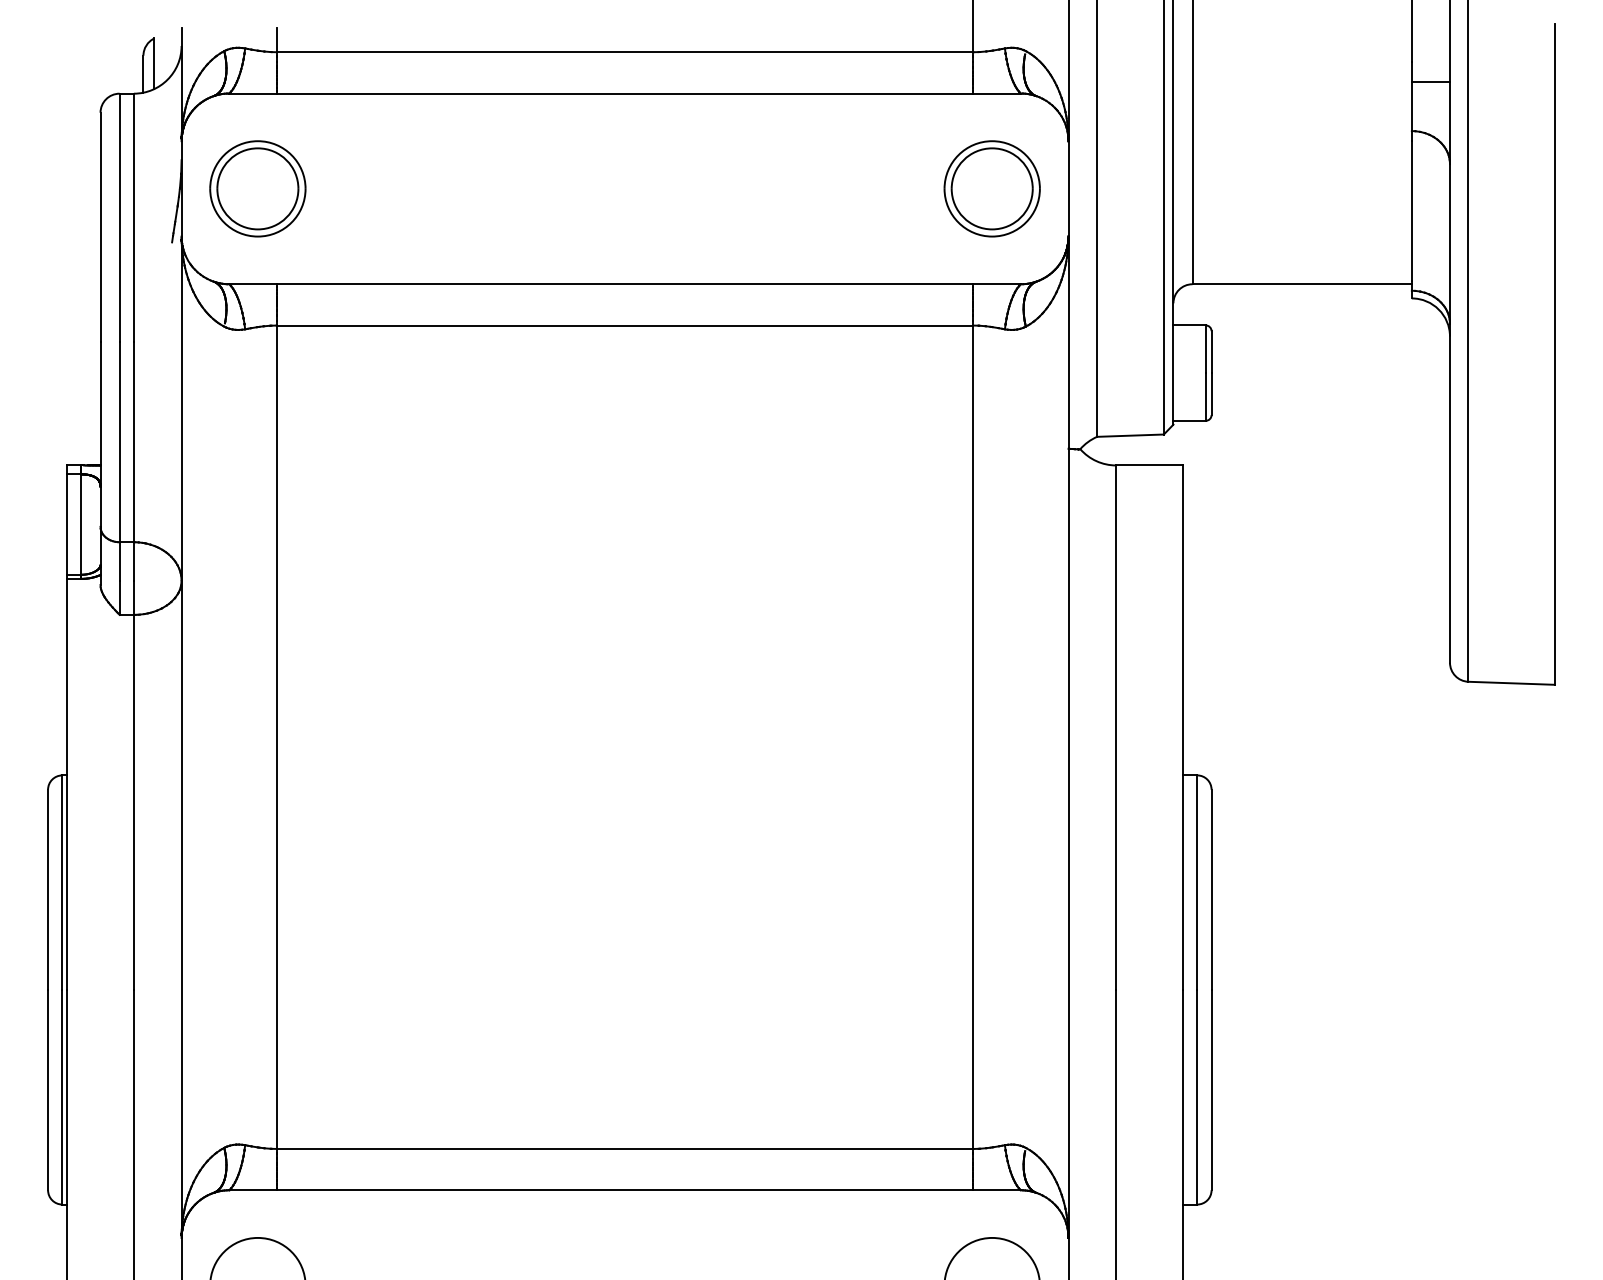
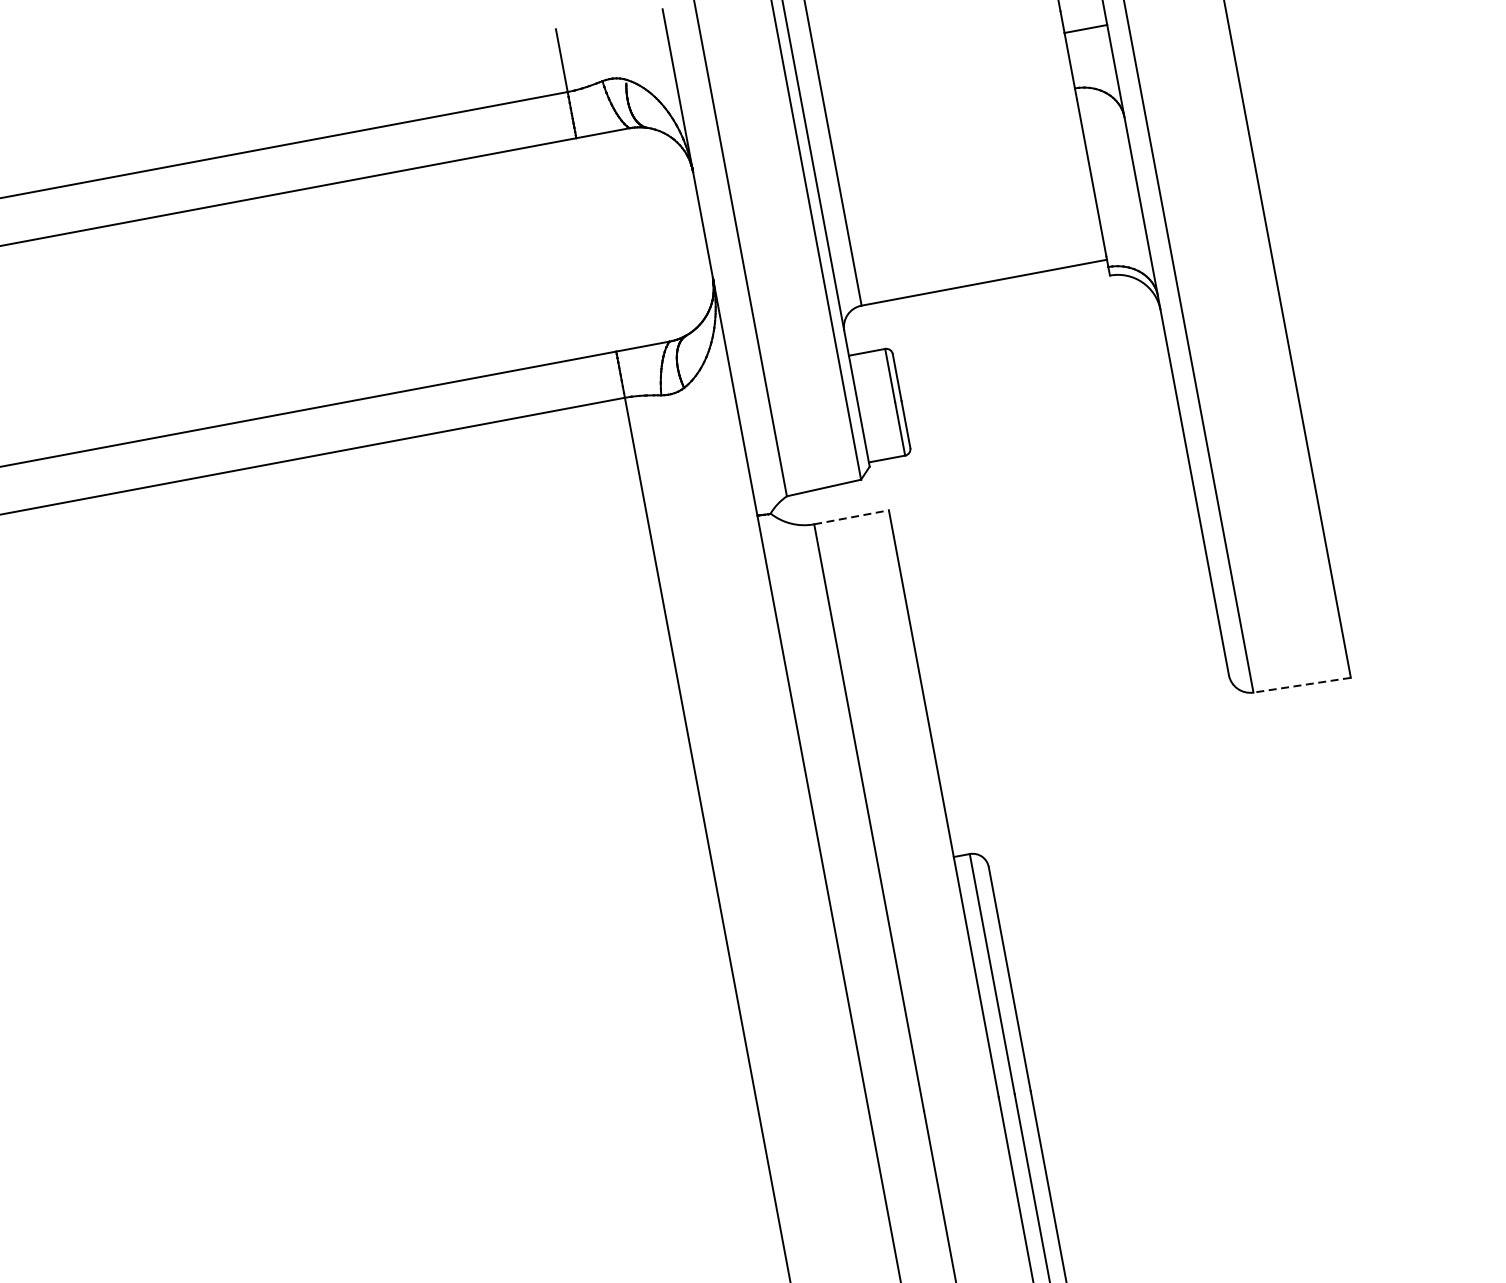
part: (991, 188) -> (616, 240), removed
line: (1150, 465) -> (852, 517), solid -> dashed
line: (1511, 683) -> (1302, 685), solid -> dashed

